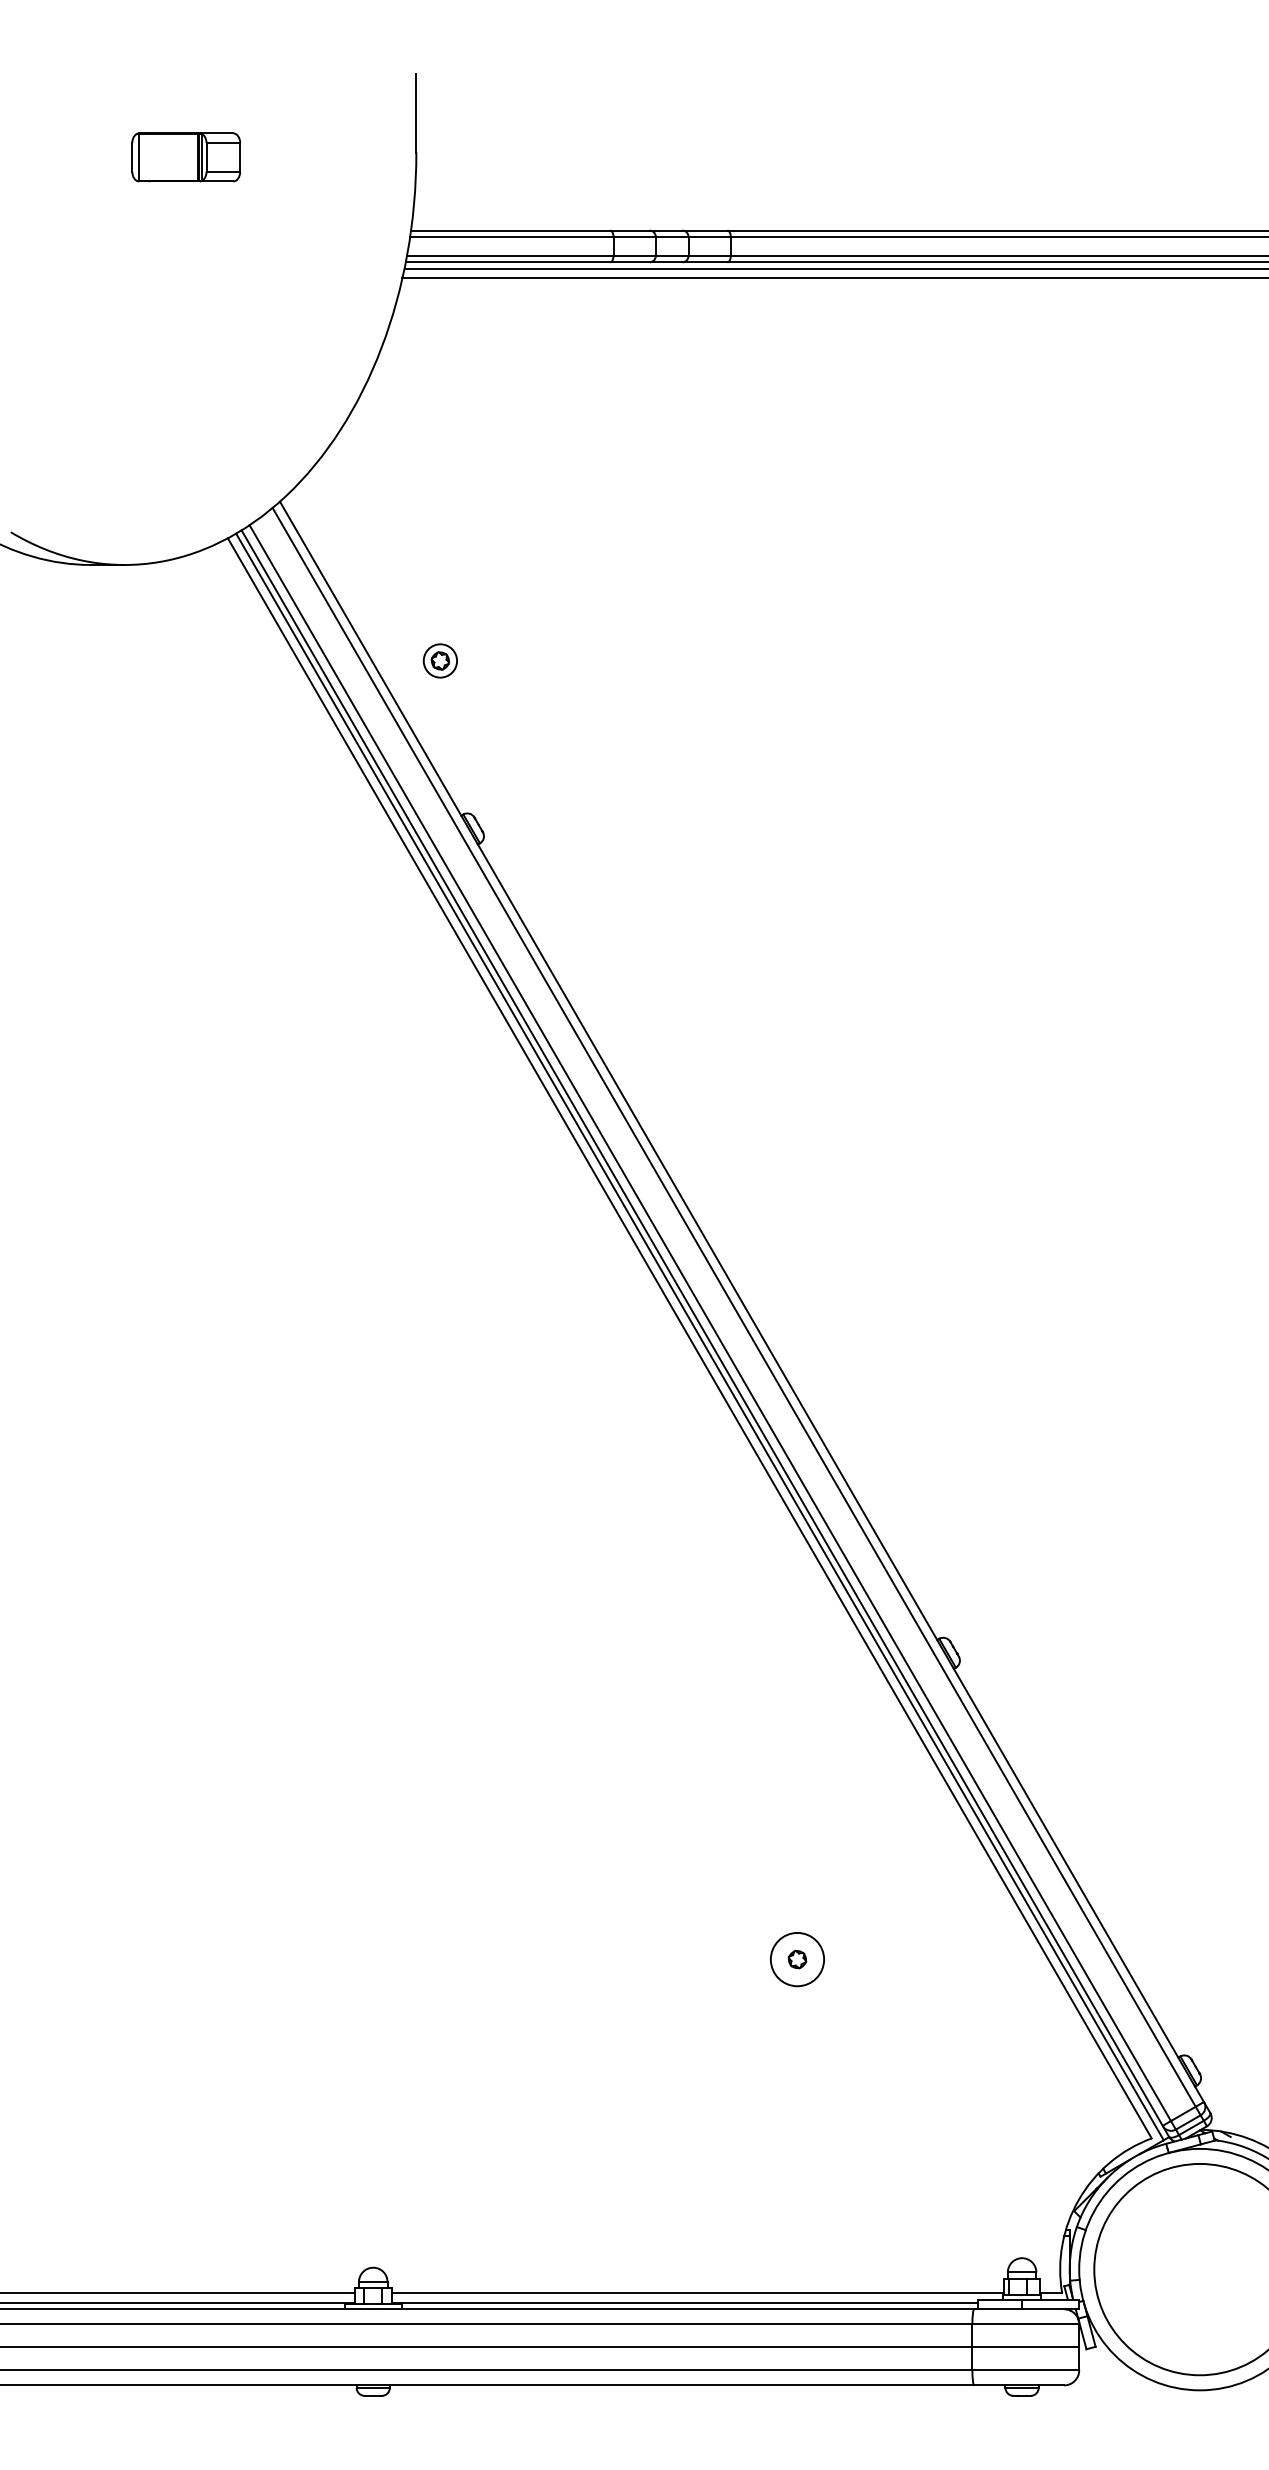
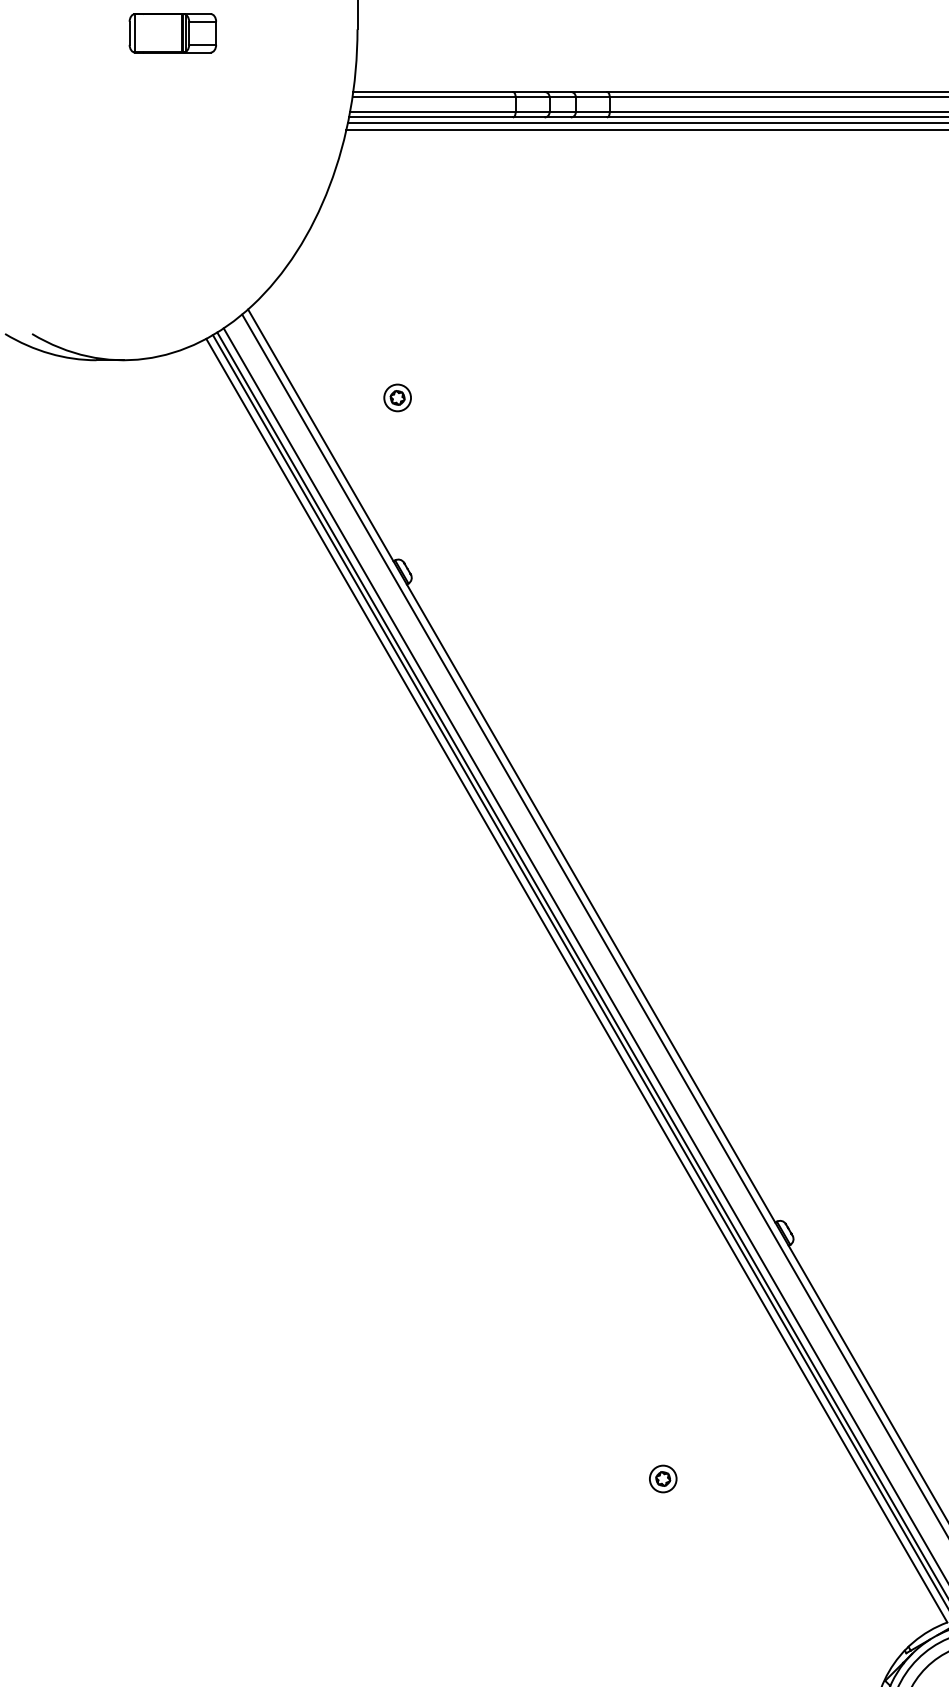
part: (439, 660) -> (396, 397), moved
circle: (797, 1959) -> (663, 1478), size x0.62

